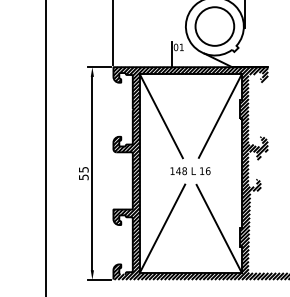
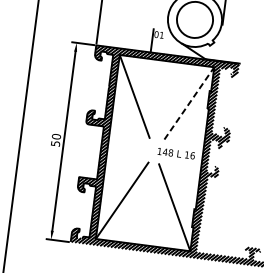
line: (220, 115) -> (189, 102), solid -> dashed
text: (83, 169) -> (56, 136), 55 -> 50
text: (190, 171) -> (176, 153), moved

